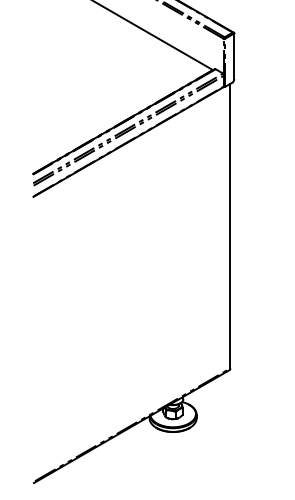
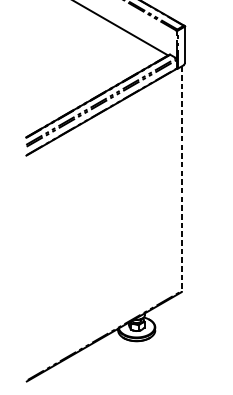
line: (230, 226) -> (182, 178), solid -> dashed

